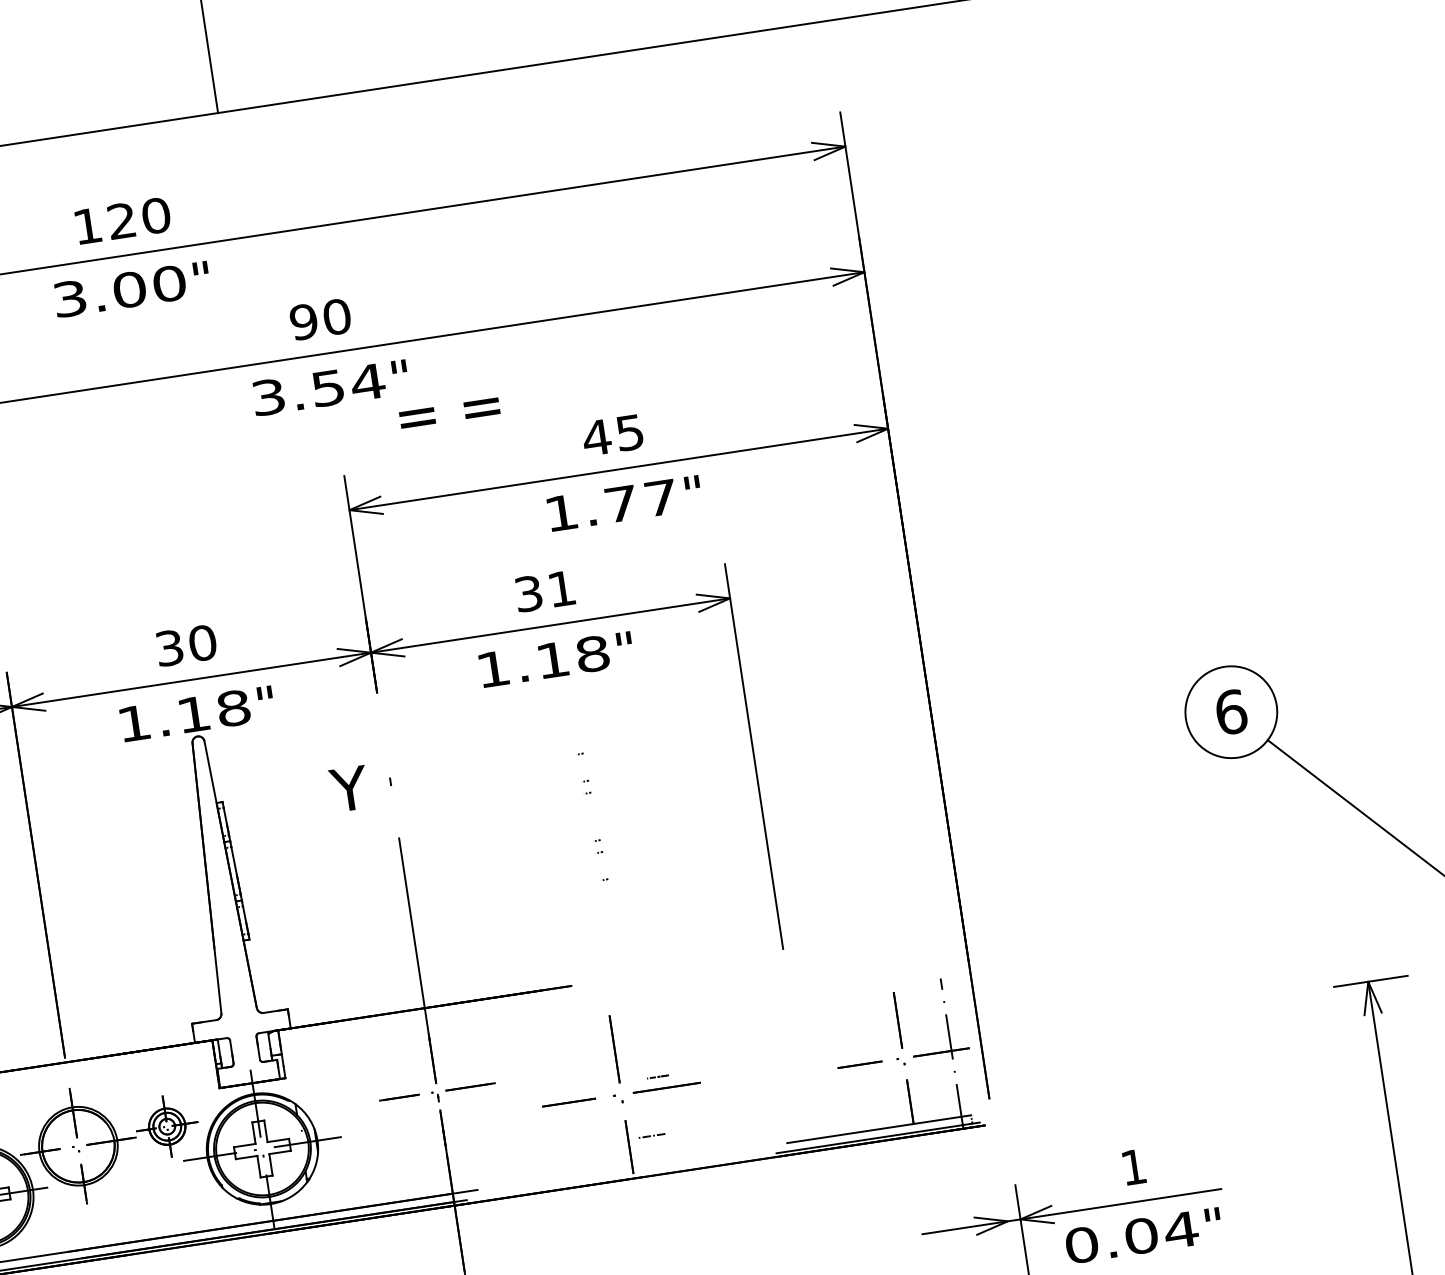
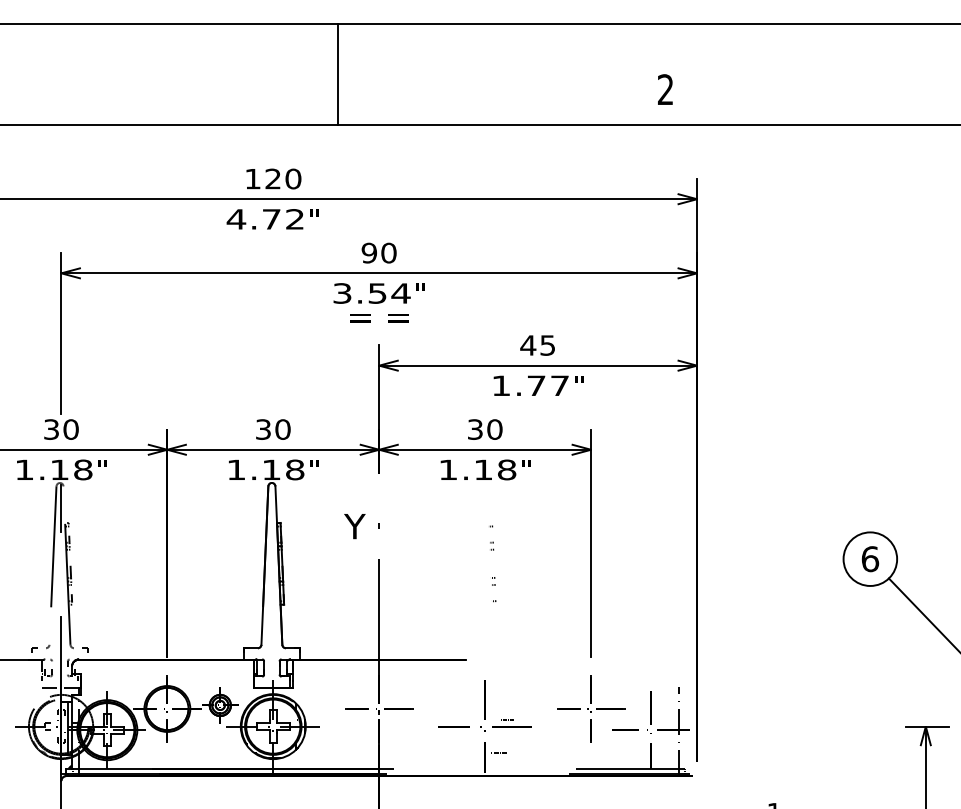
text: (119, 291) -> (265, 219), 3.00 -> 4.72
text: (449, 413) -> (379, 318), moved
text: (561, 588) -> (494, 429), 31 -> 30
part: (797, 1036) -> (591, 708), added

